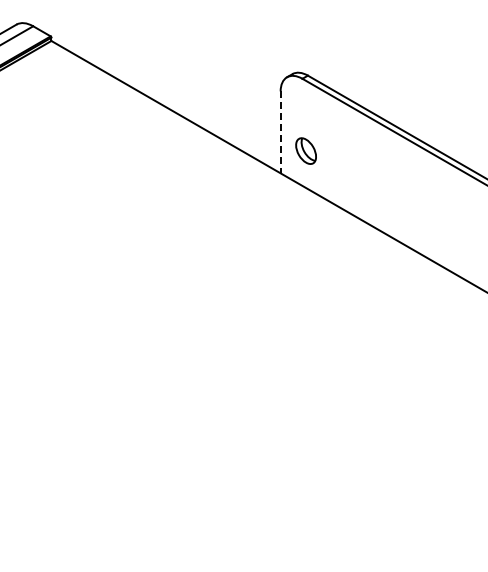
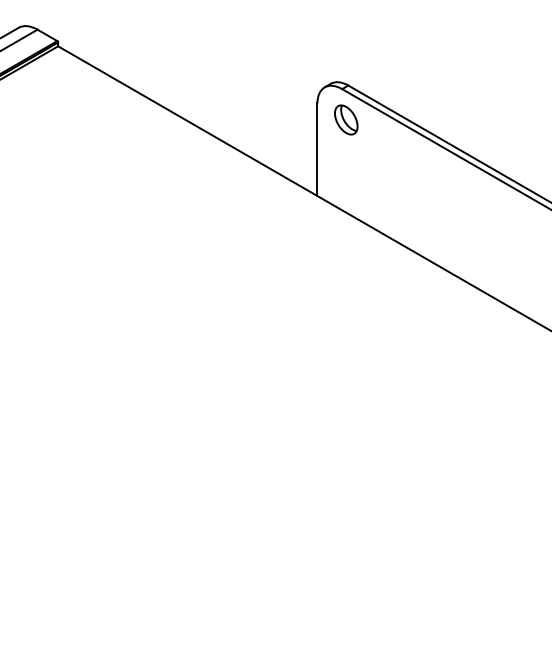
line: (280, 132) -> (317, 149), dashed -> solid
part: (305, 150) -> (345, 119), moved

